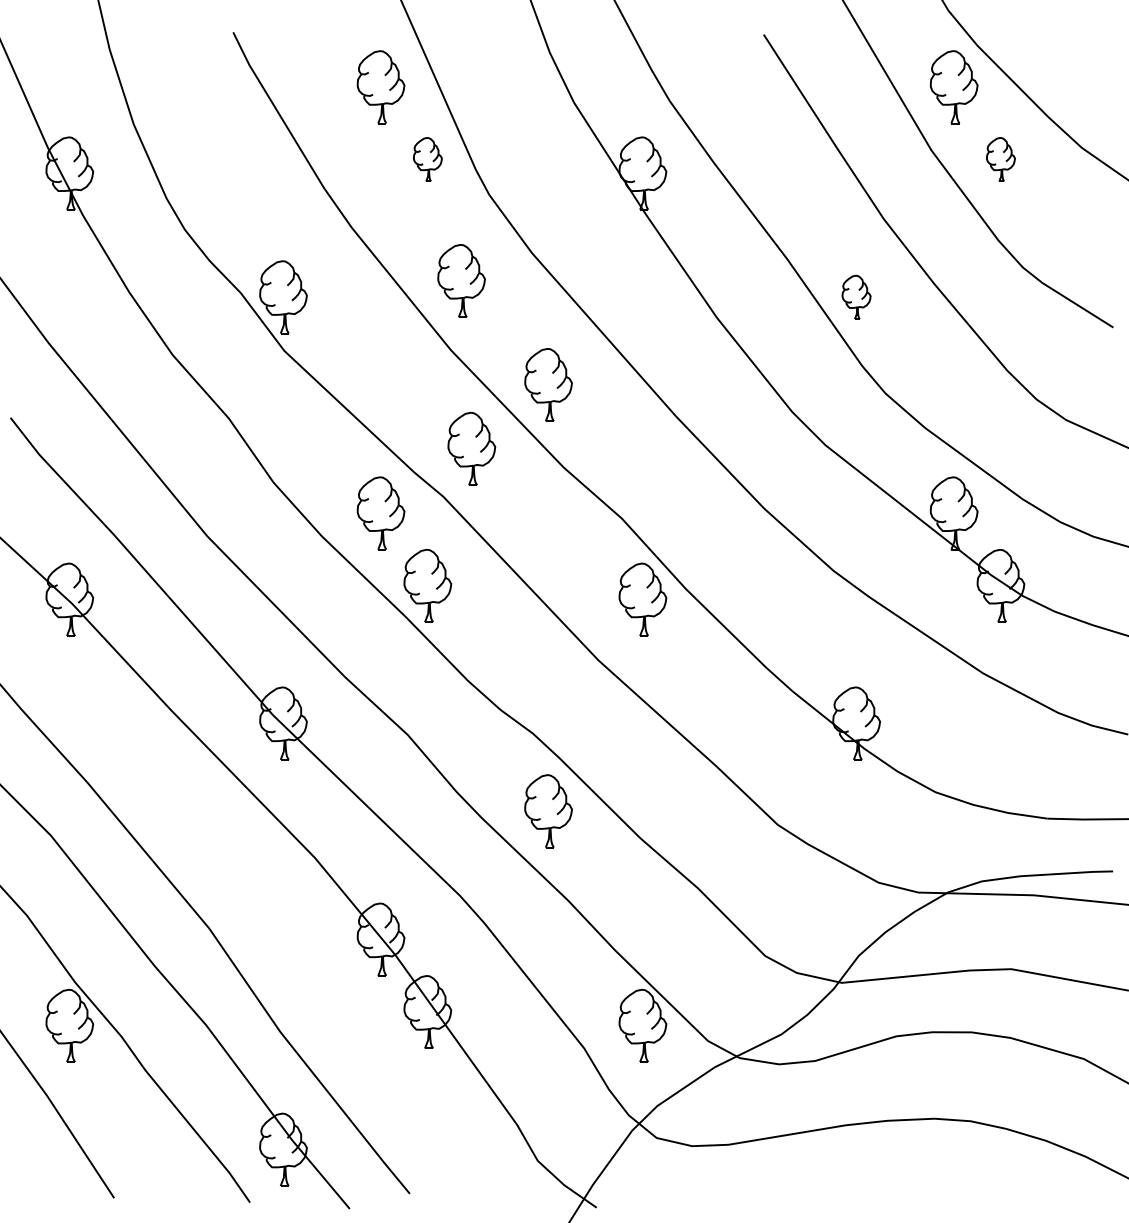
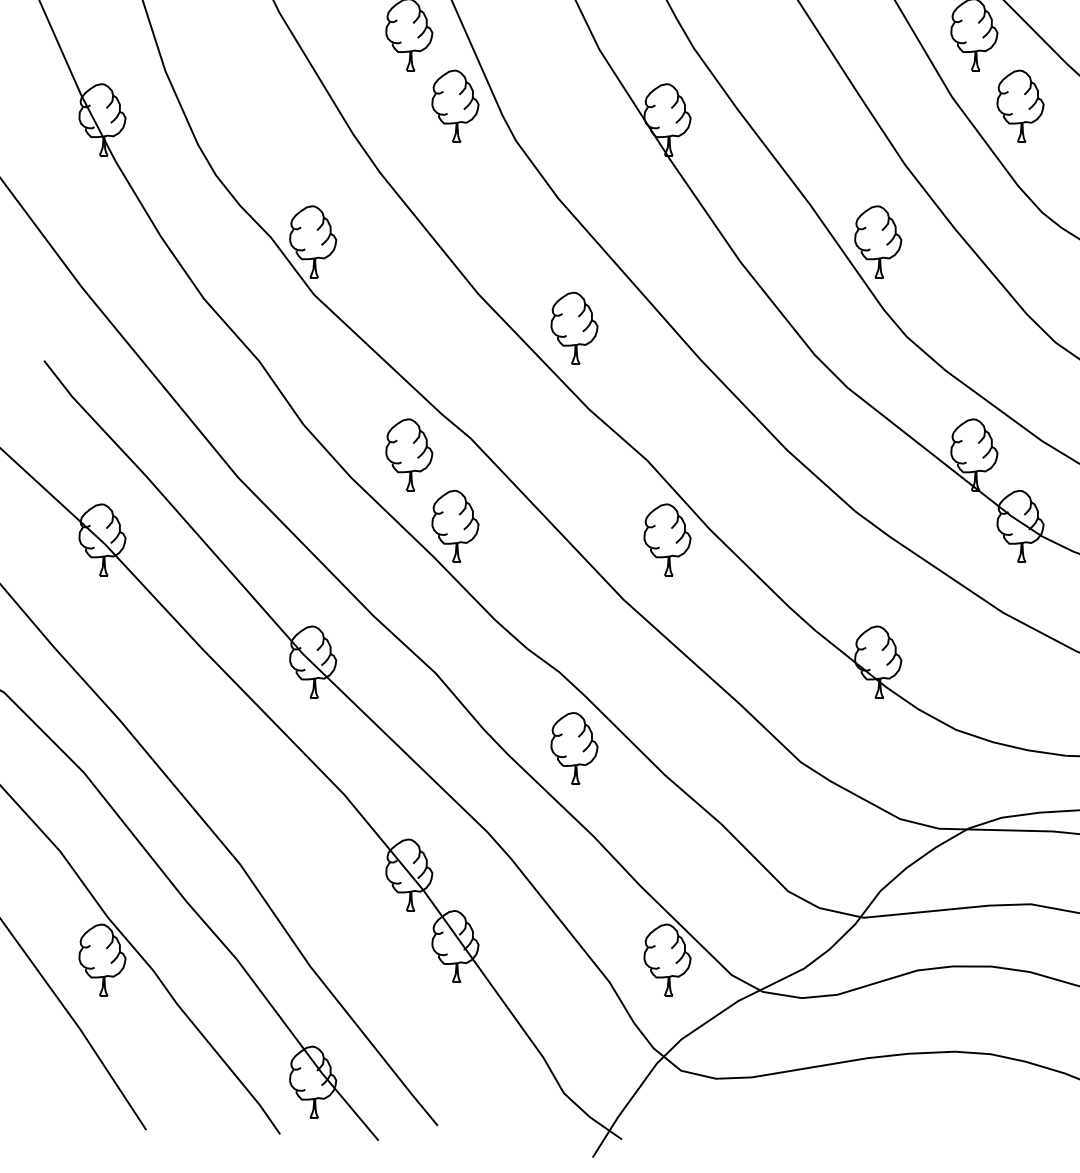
part: (427, 159) -> (455, 106), size x1.67
part: (1000, 159) -> (1020, 106), size x1.67
part: (461, 280) -> (488, 225), removed
part: (856, 297) -> (878, 242), size x1.67
part: (471, 448) -> (498, 390), removed

